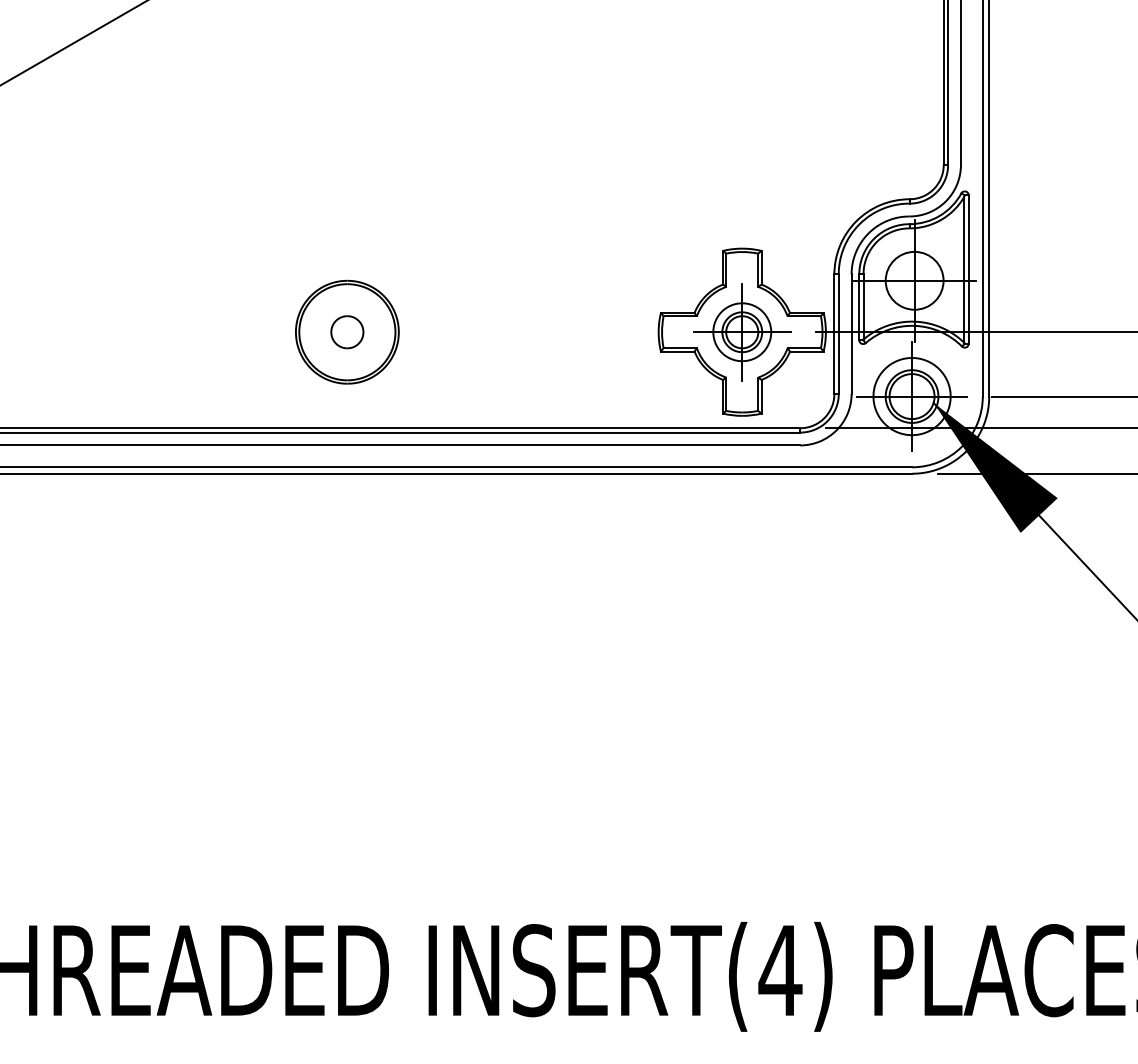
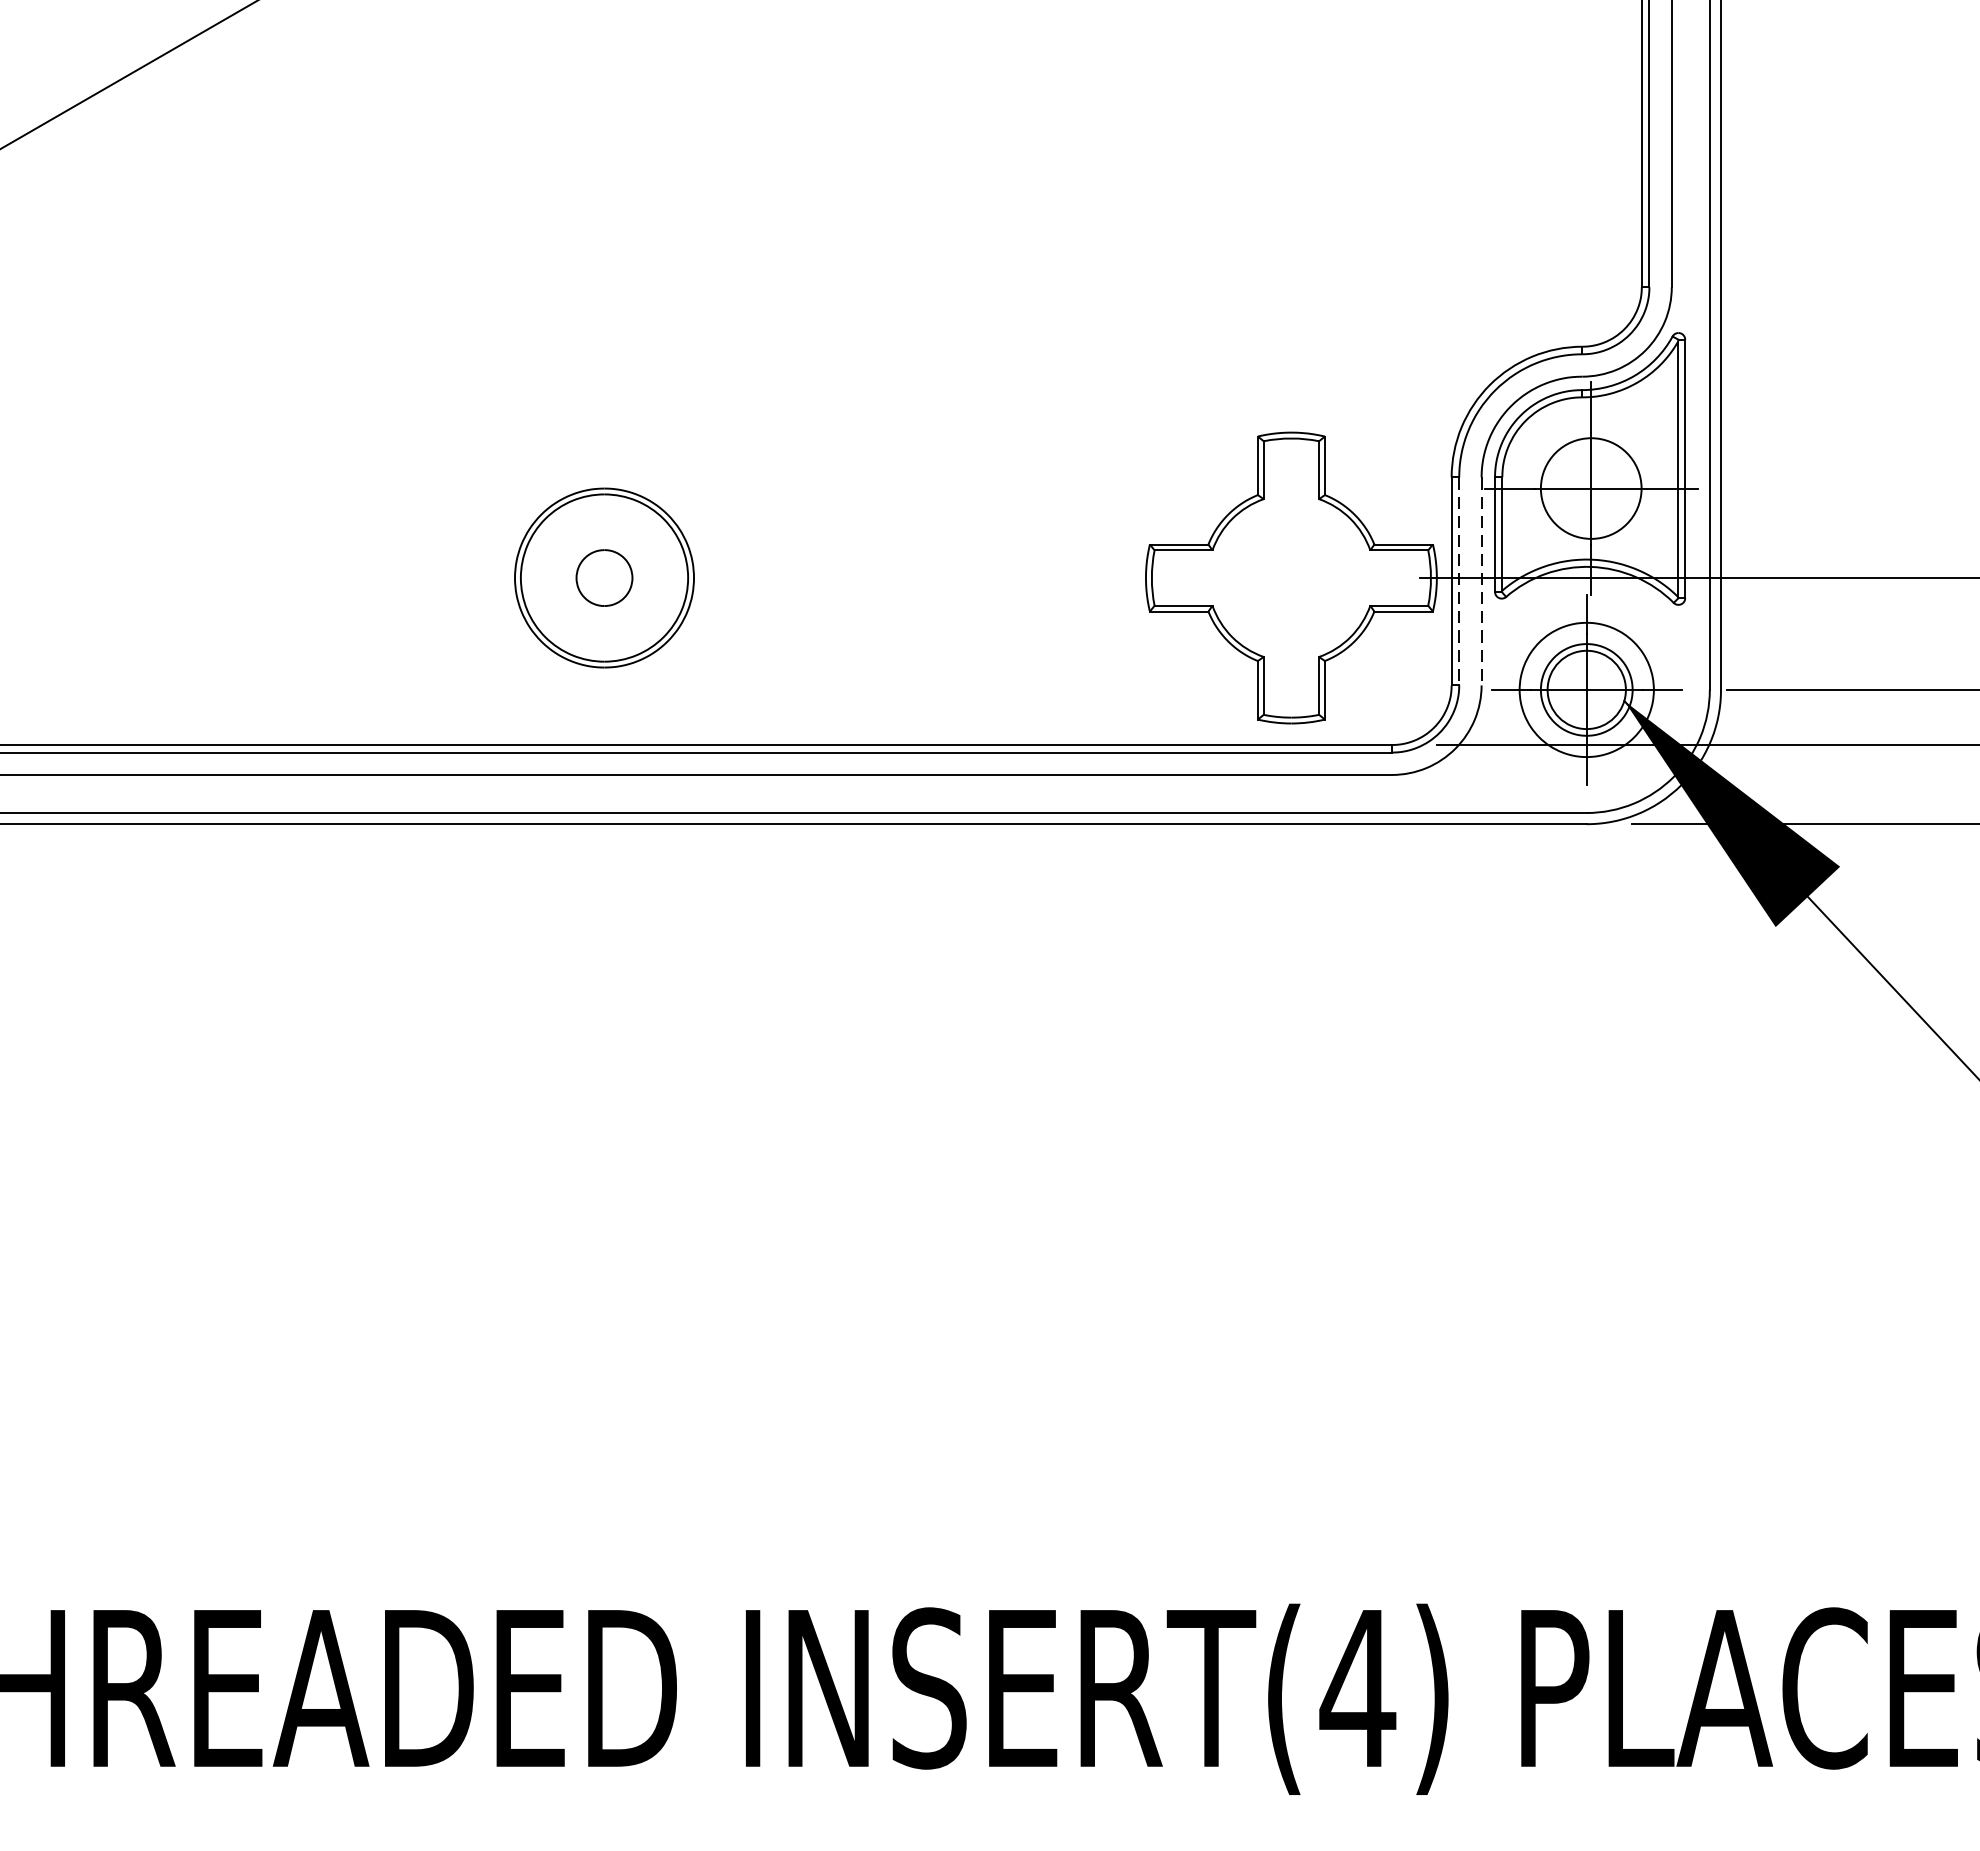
part: (742, 332) -> (1291, 578), removed
line: (838, 334) -> (1458, 581), solid -> dashed
line: (851, 334) -> (1481, 581), solid -> dashed

